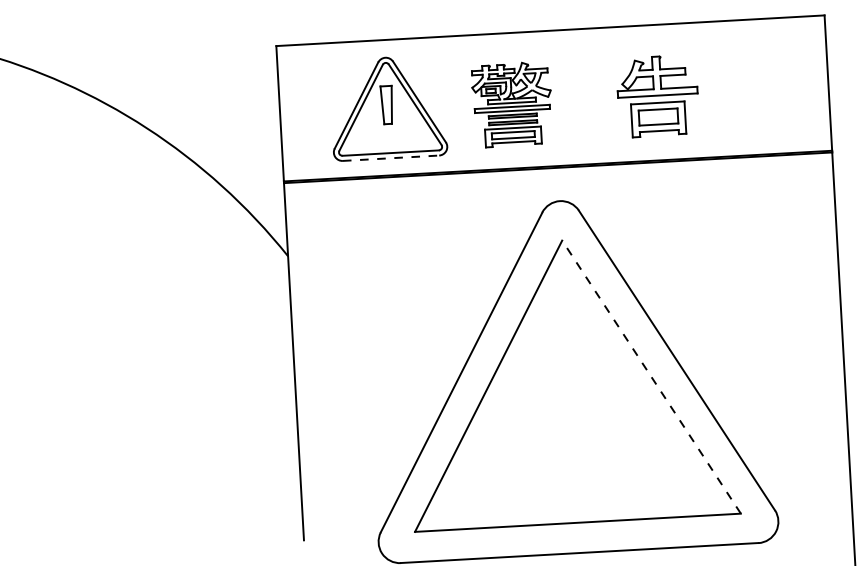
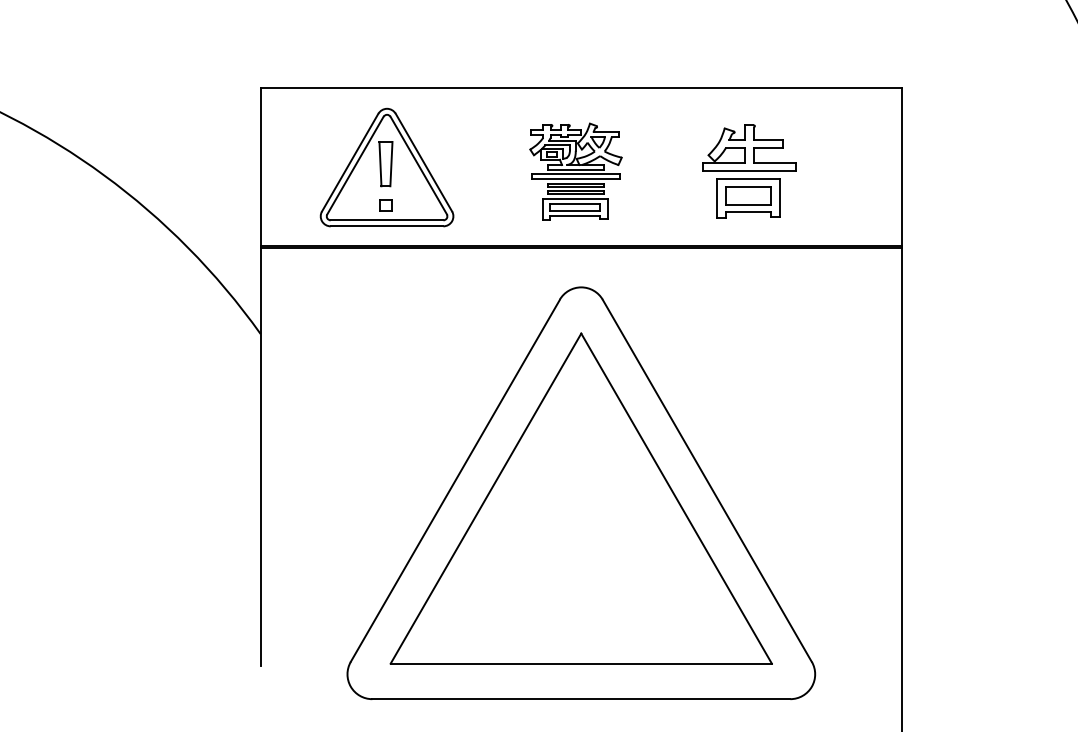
part: (658, 96) -> (749, 171), moved
part: (511, 104) -> (575, 171), moved
part: (388, 140) -> (385, 205), added
line: (391, 158) -> (387, 226), dashed -> solid
line: (651, 377) -> (676, 498), dashed -> solid

